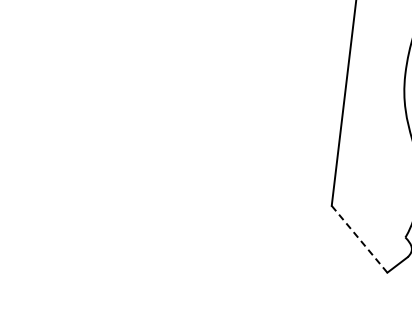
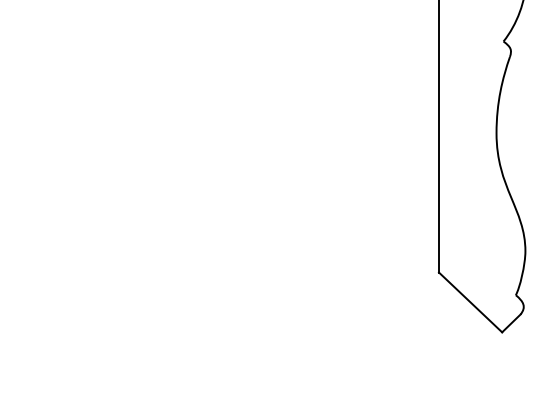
line: (359, 239) -> (470, 302), dashed -> solid

